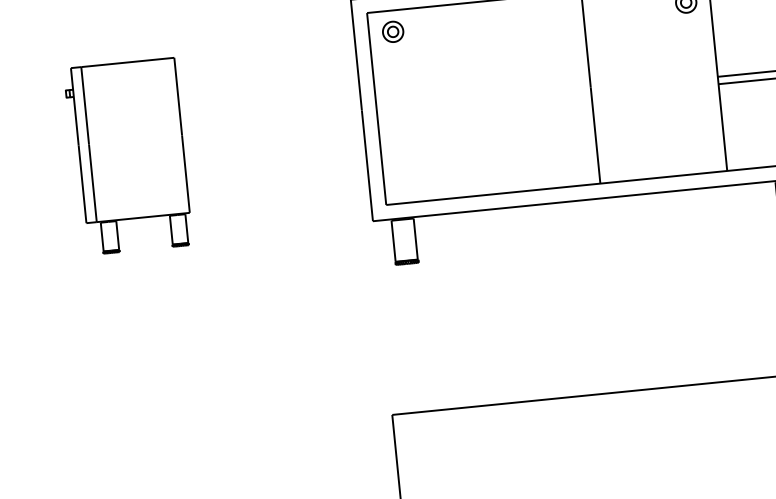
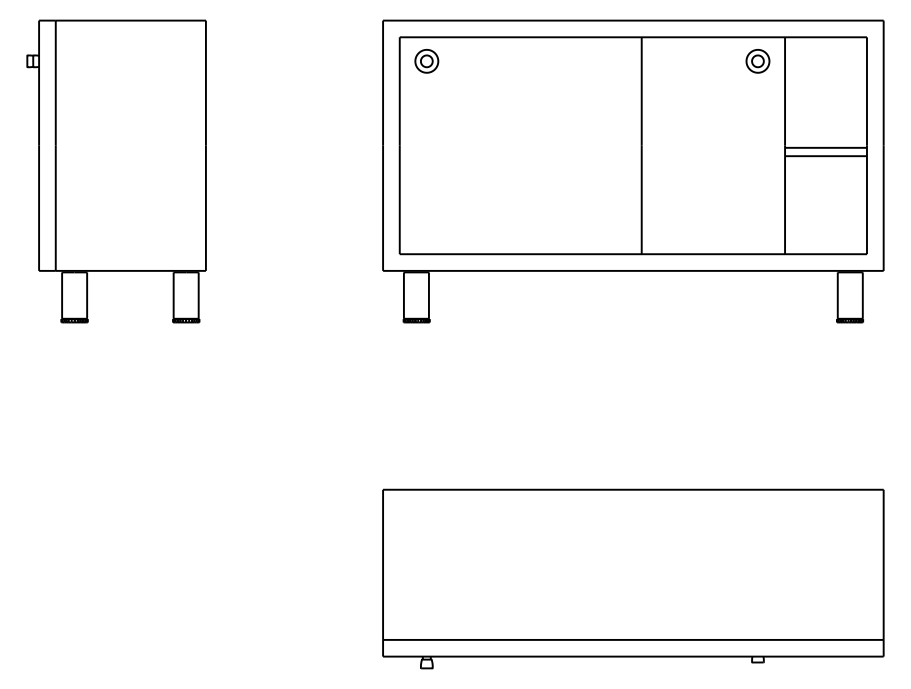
part: (128, 156) -> (116, 171), size x1.43

